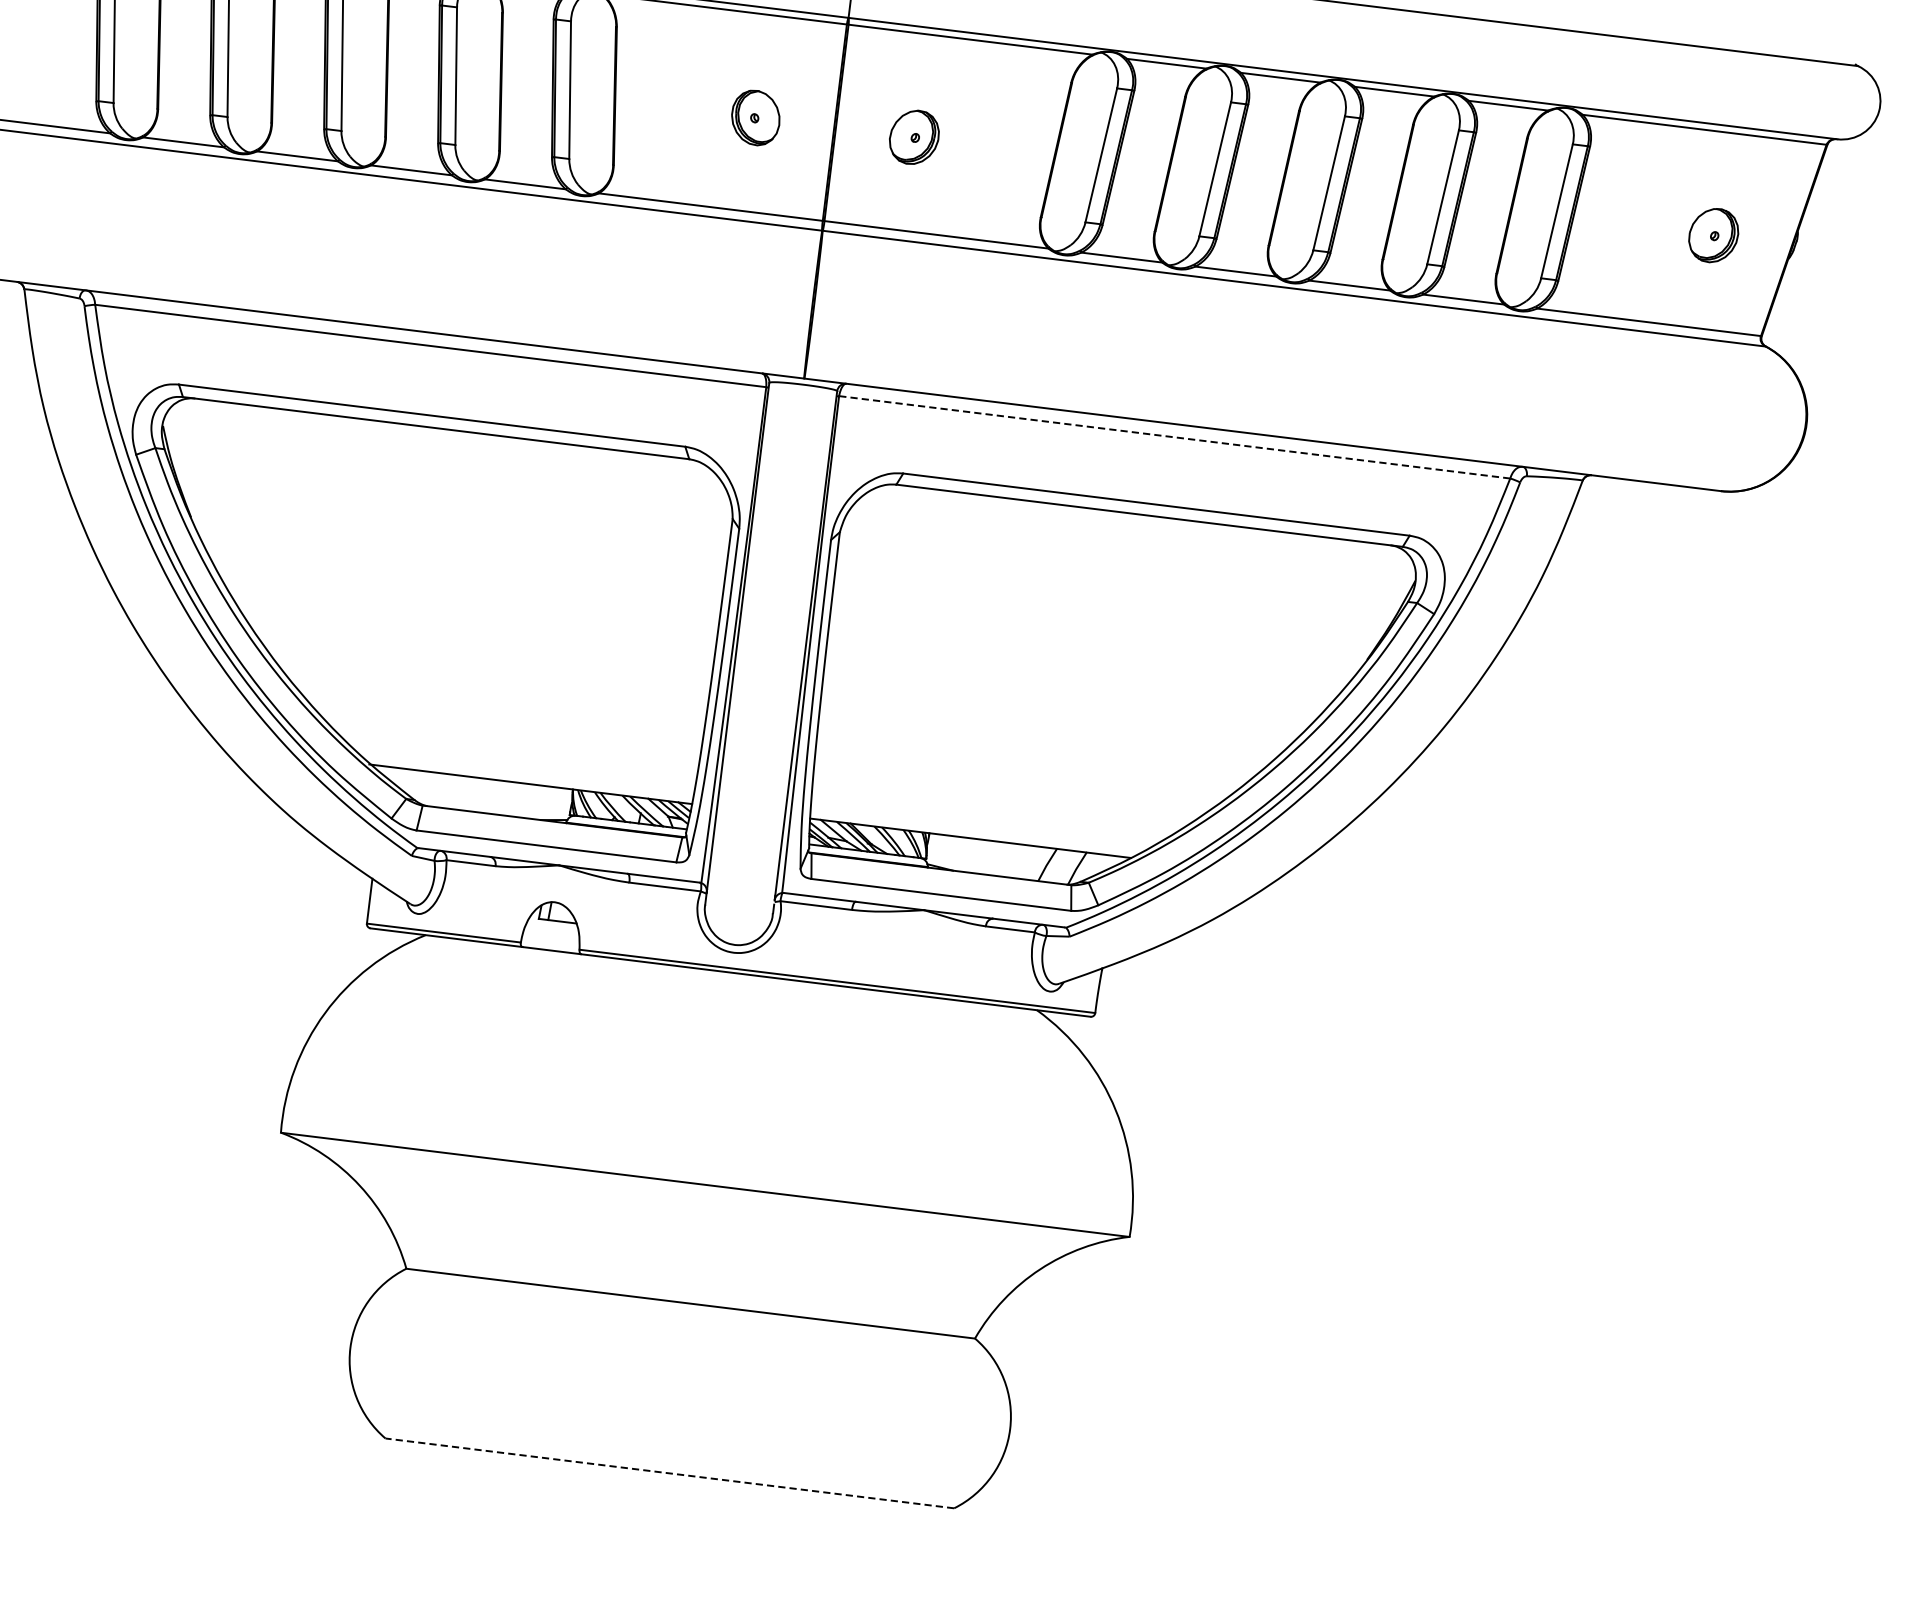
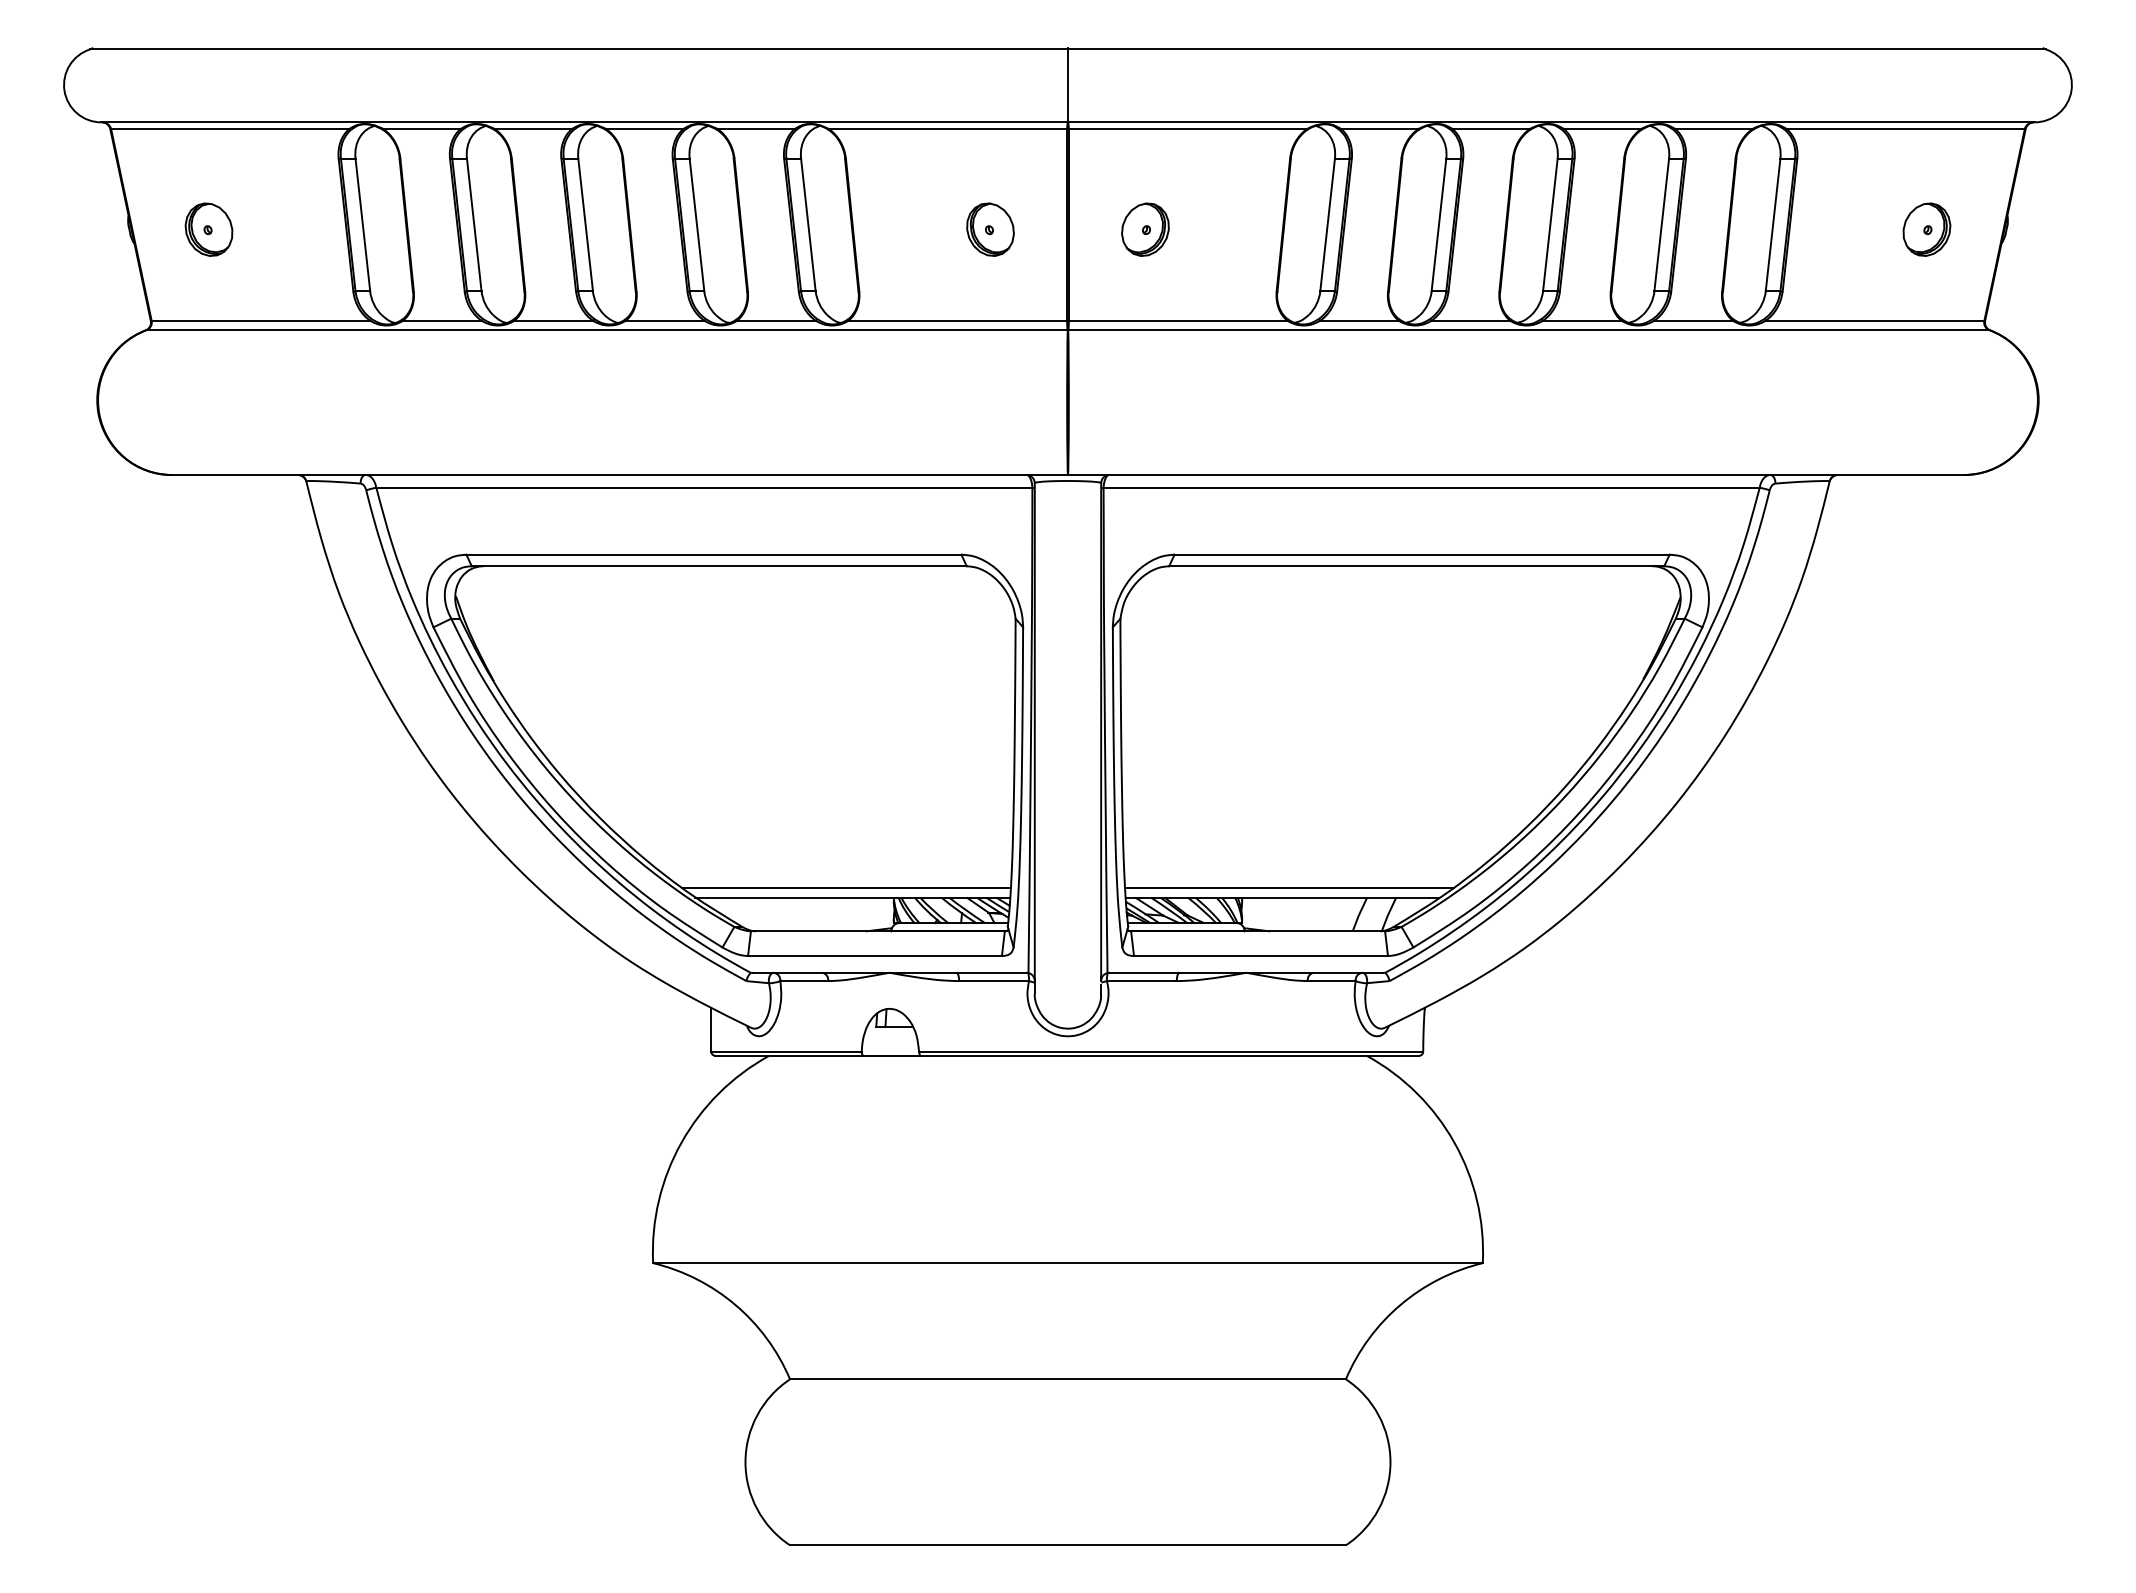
line: (1174, 437) -> (1431, 487), dashed -> solid
line: (525, 772) -> (846, 887), added
line: (978, 828) -> (1288, 887), added
line: (669, 1473) -> (1067, 1545), dashed -> solid

